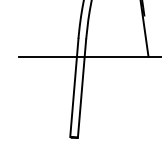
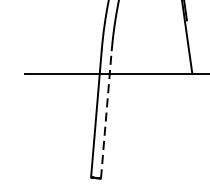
line: (82, 88) -> (106, 114), solid -> dashed

